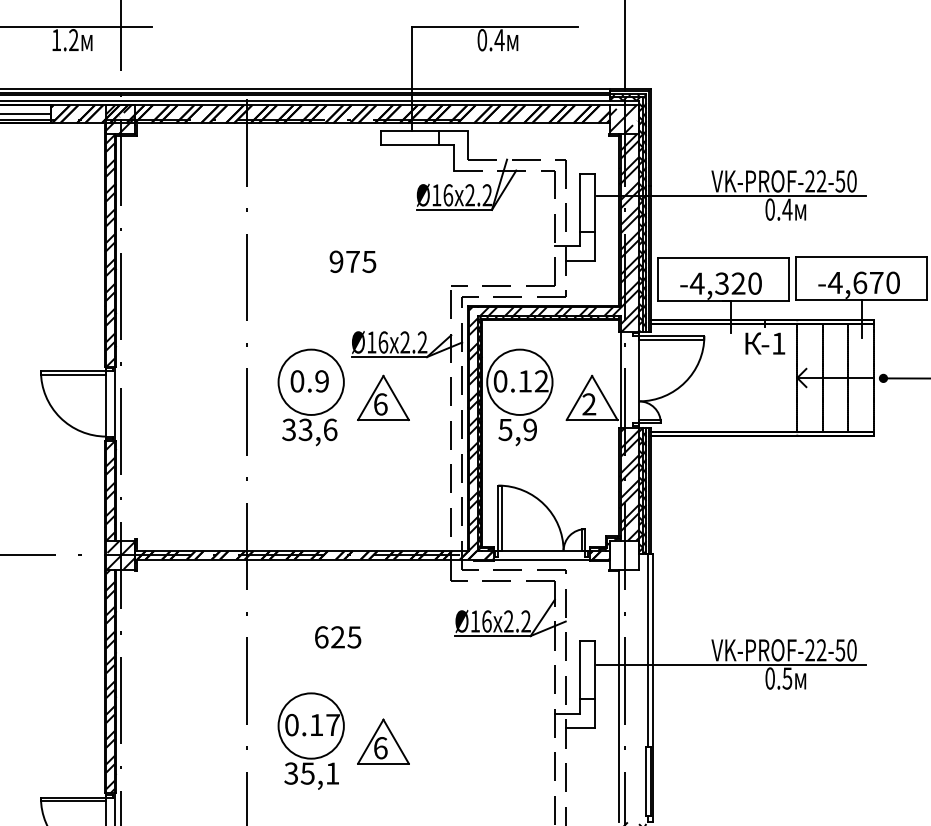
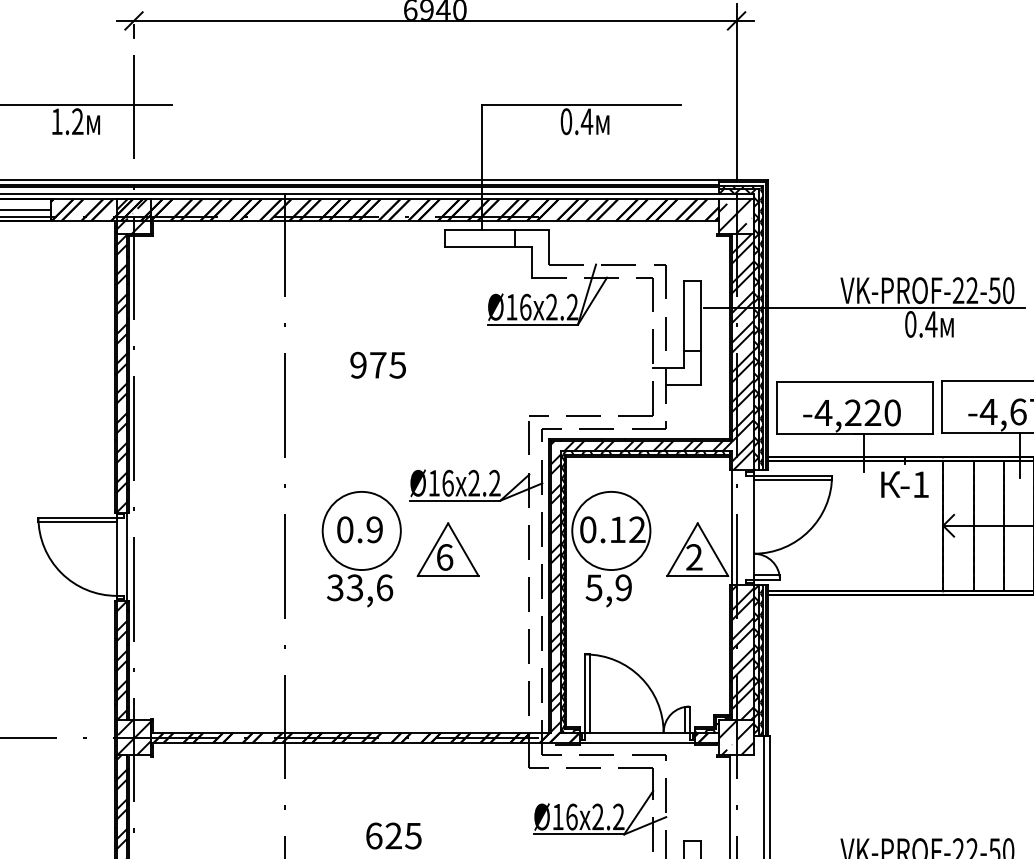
text: (352, 261) -> (377, 364), moved
text: (721, 283) -> (852, 412), -4,320 -> -4,220
hatch: (624, 554) -> (736, 736), added

